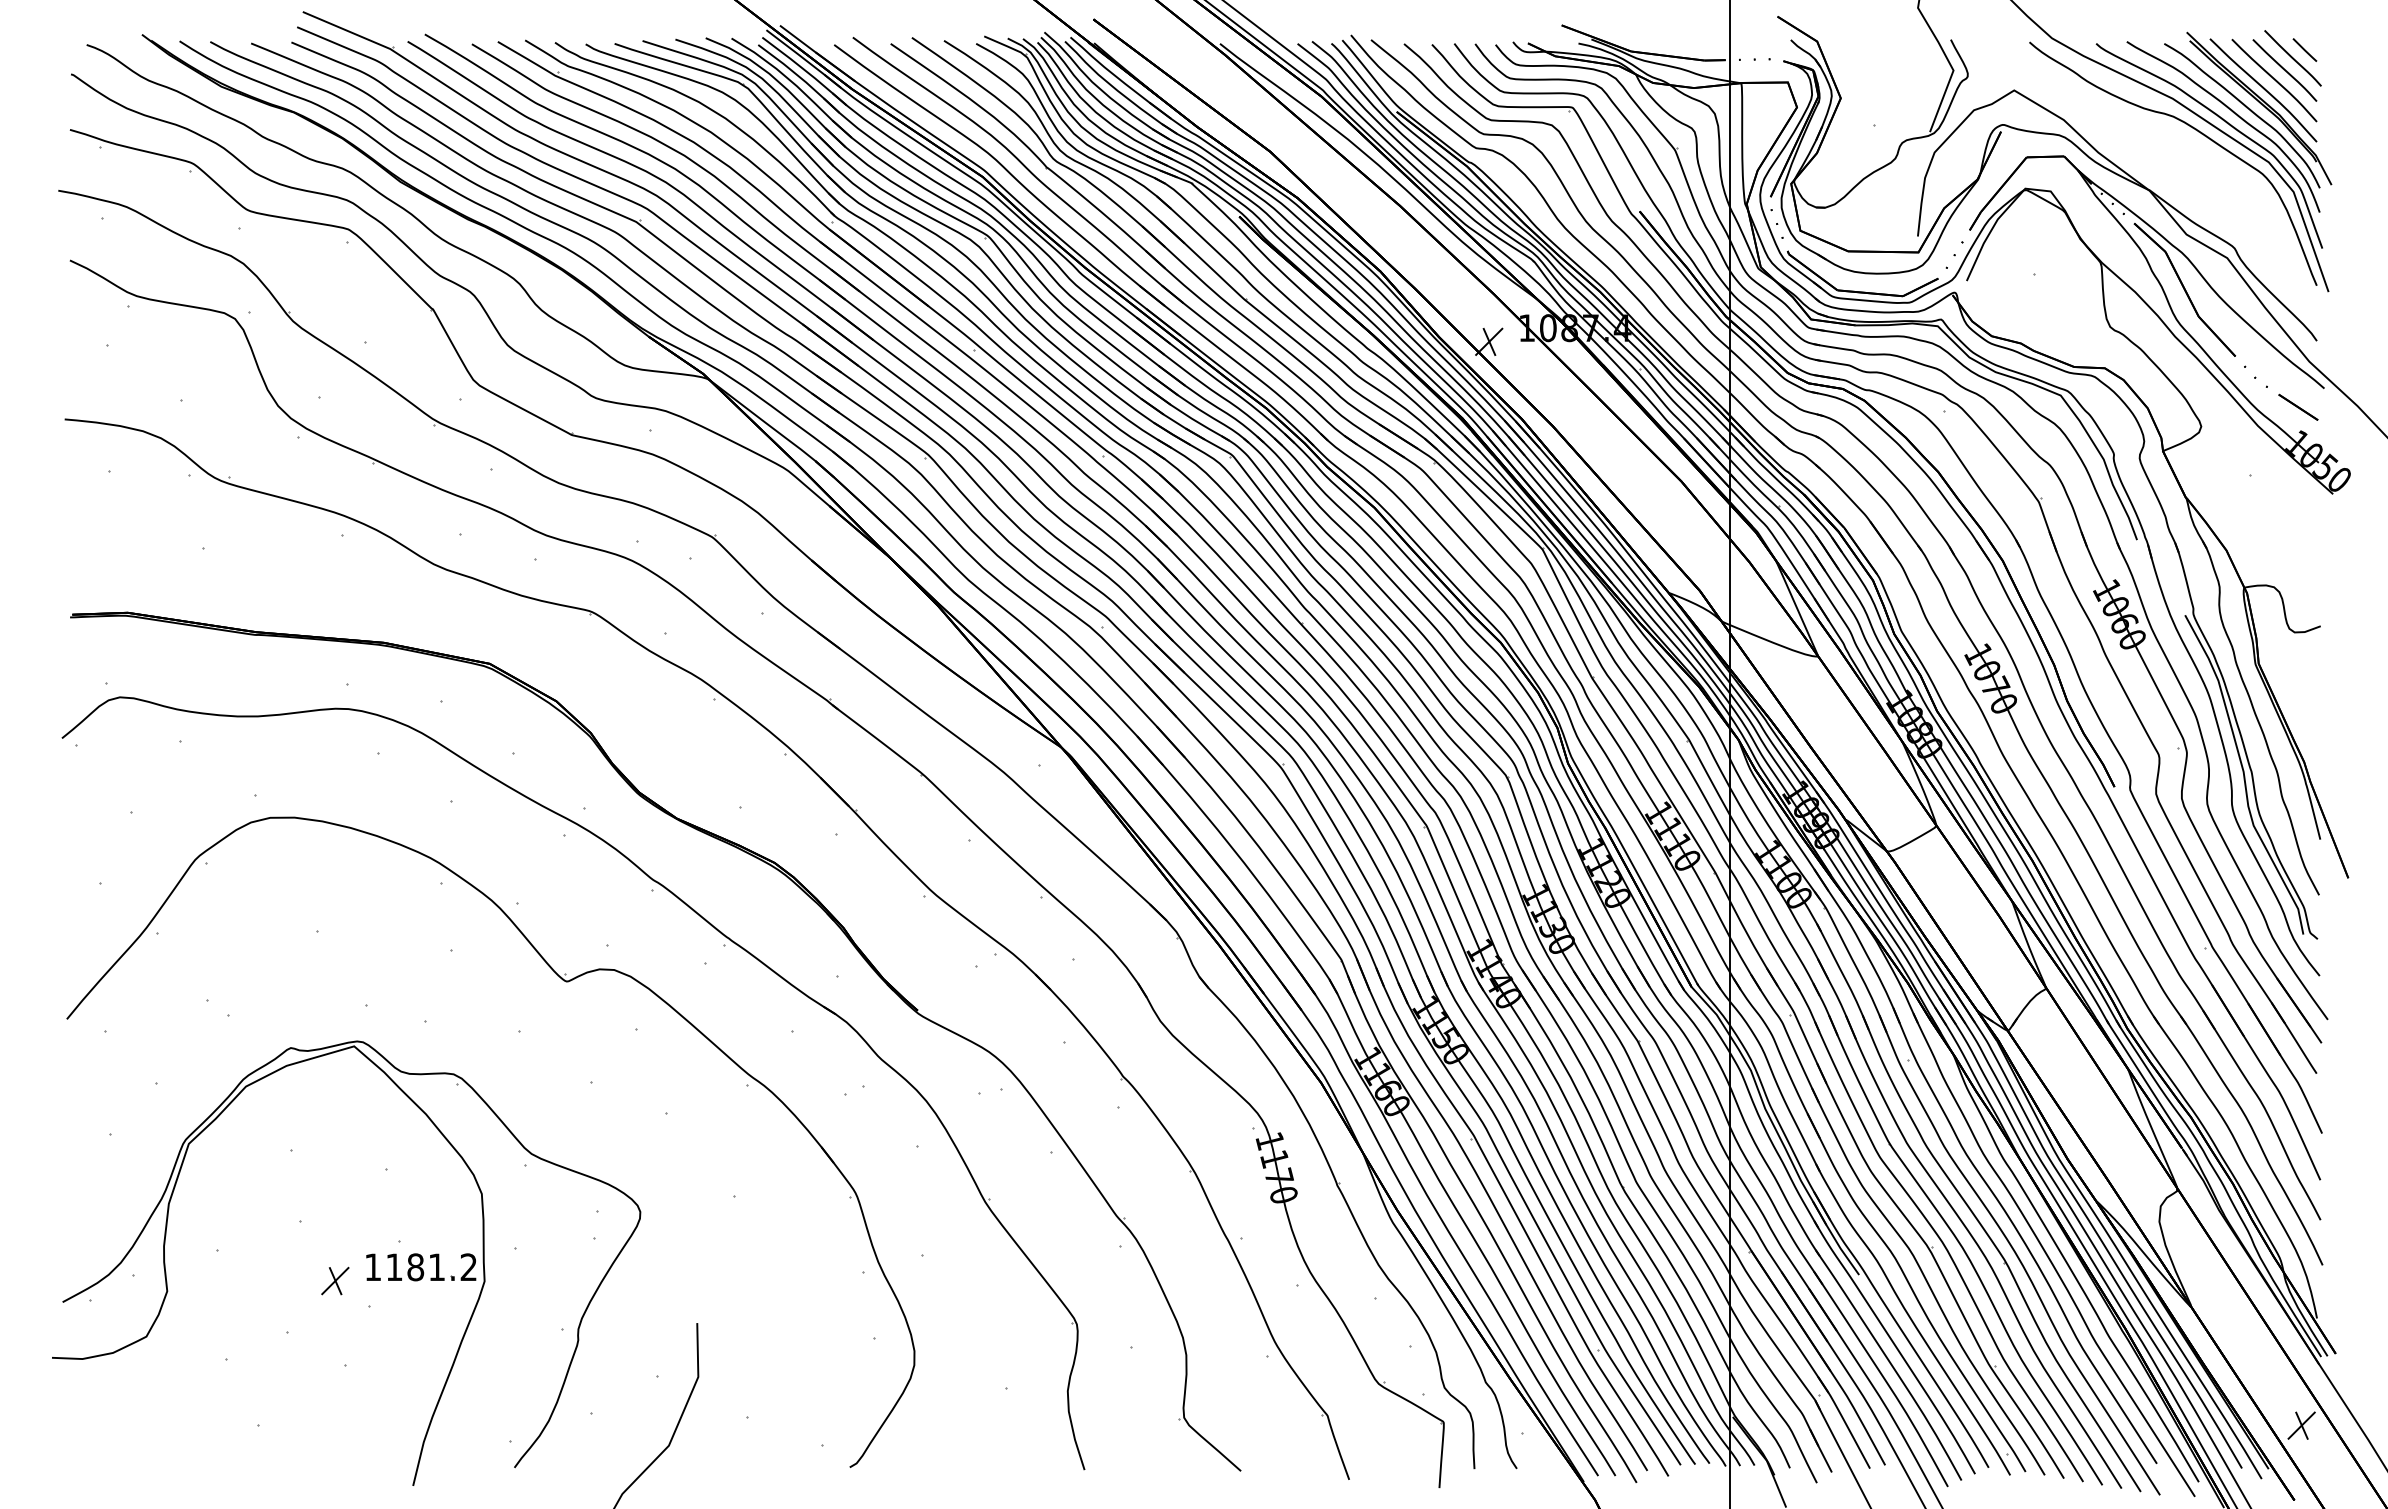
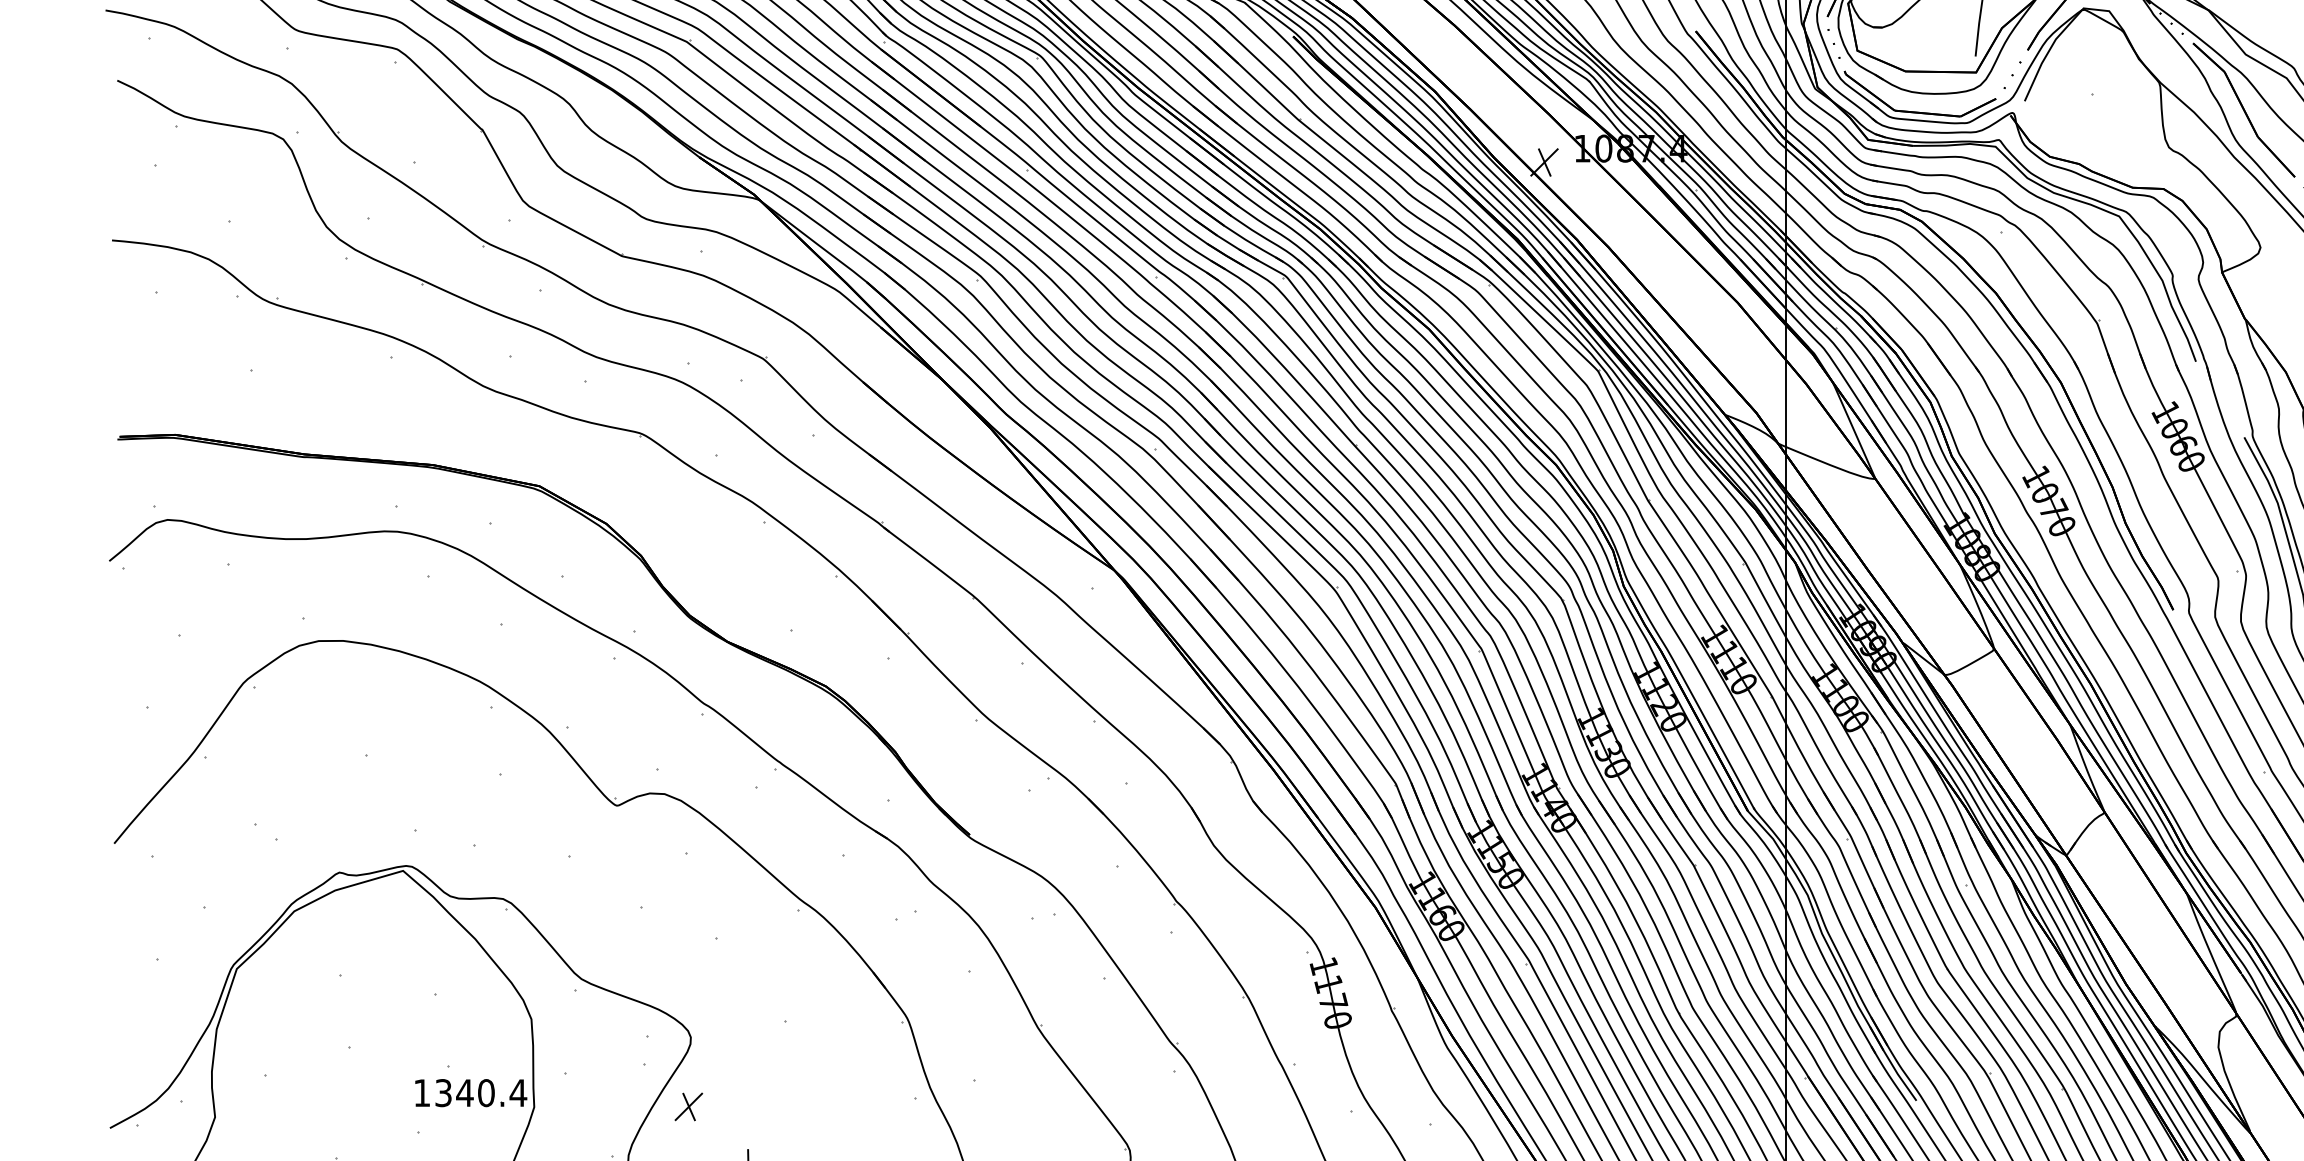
text: (431, 1267) -> (480, 1093), 1181.2 -> 1340.4
part: (335, 1280) -> (689, 1106), moved

